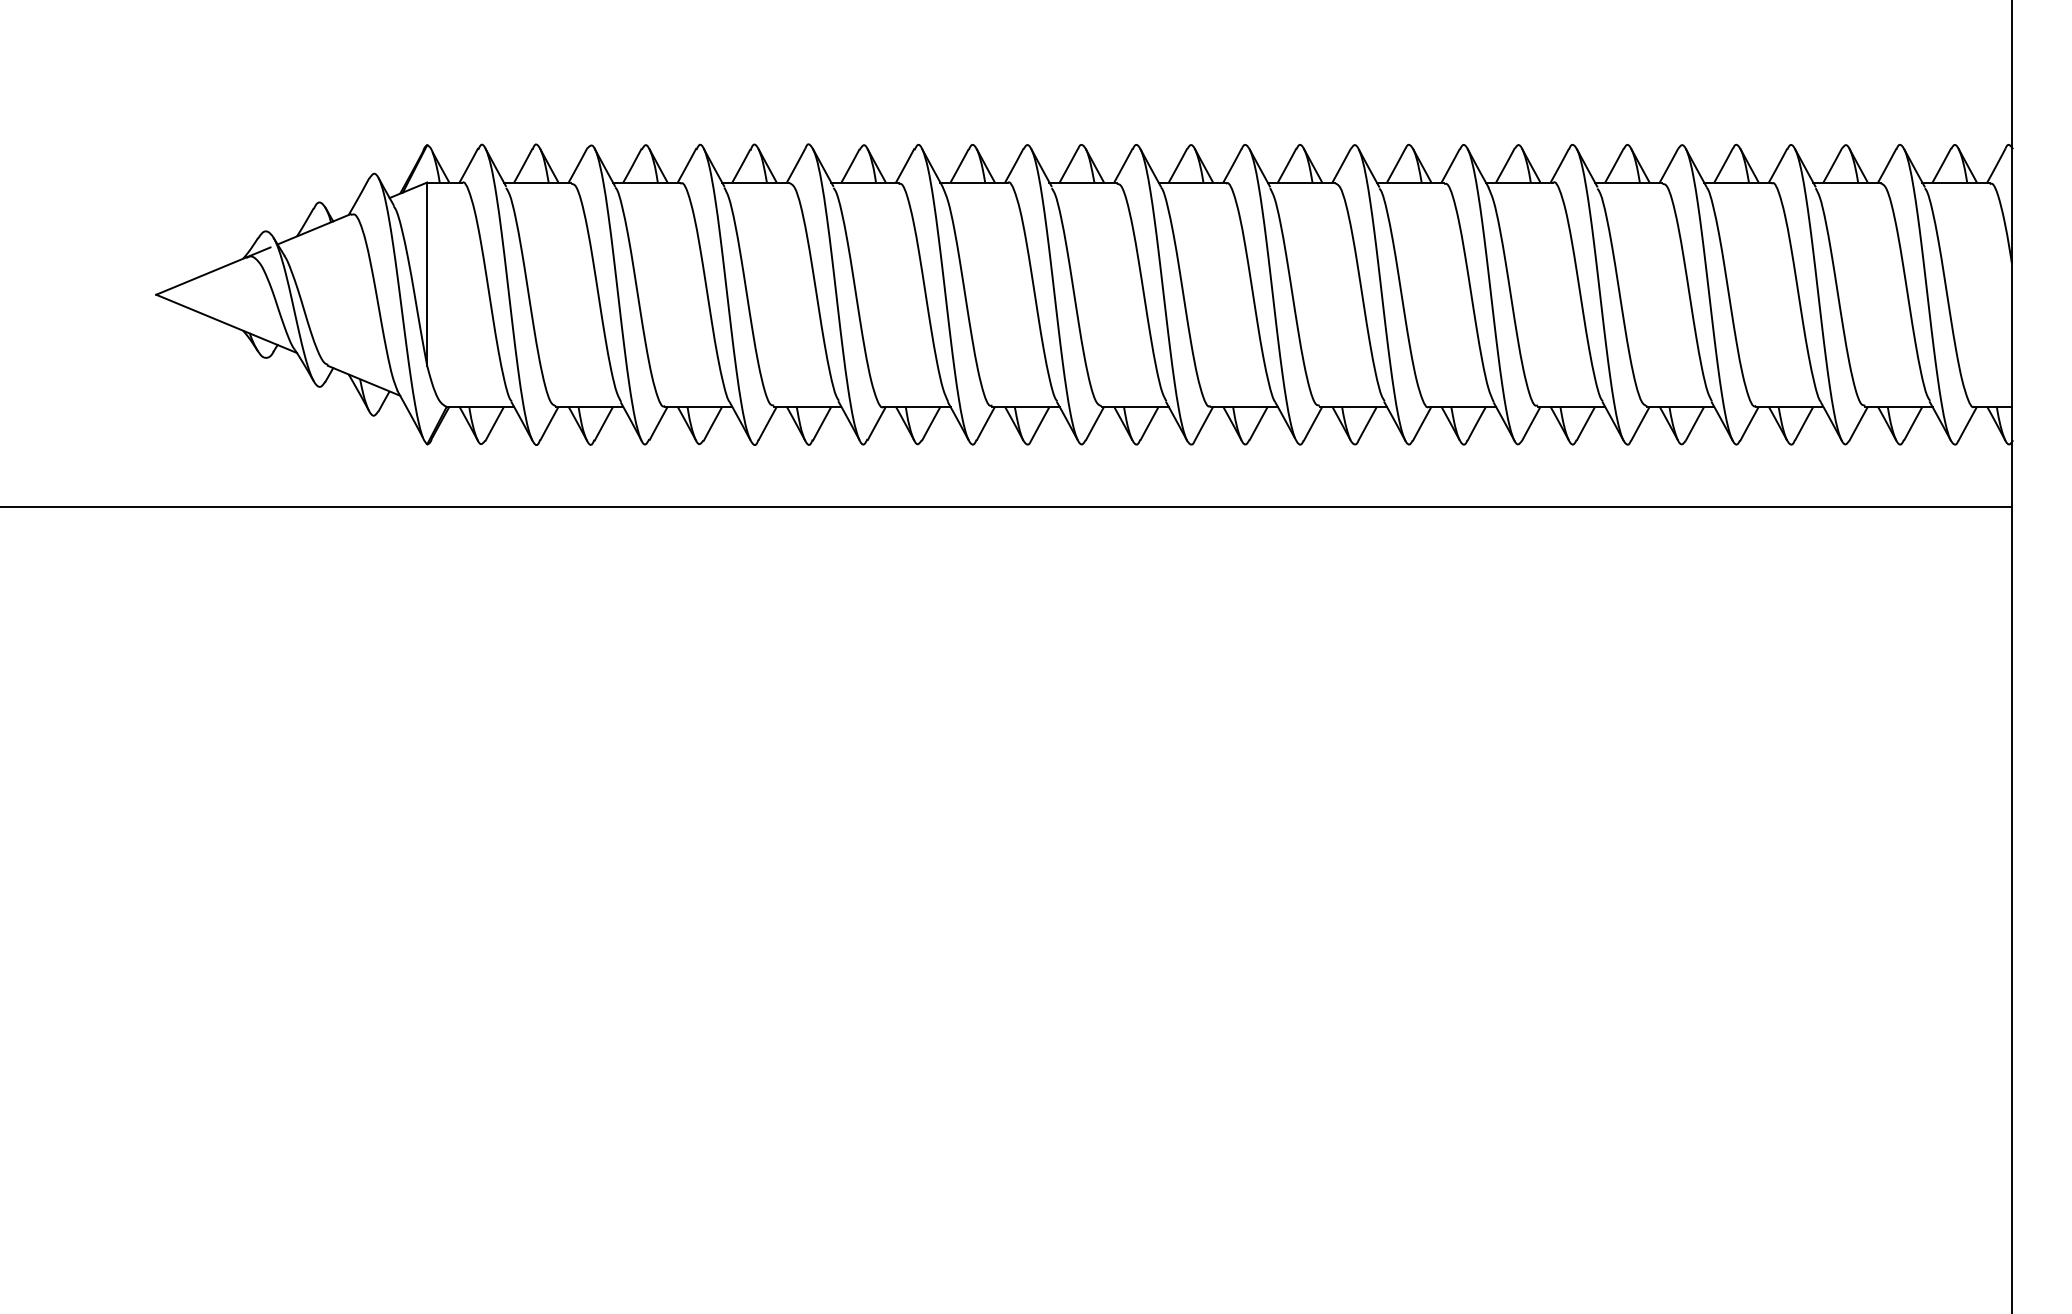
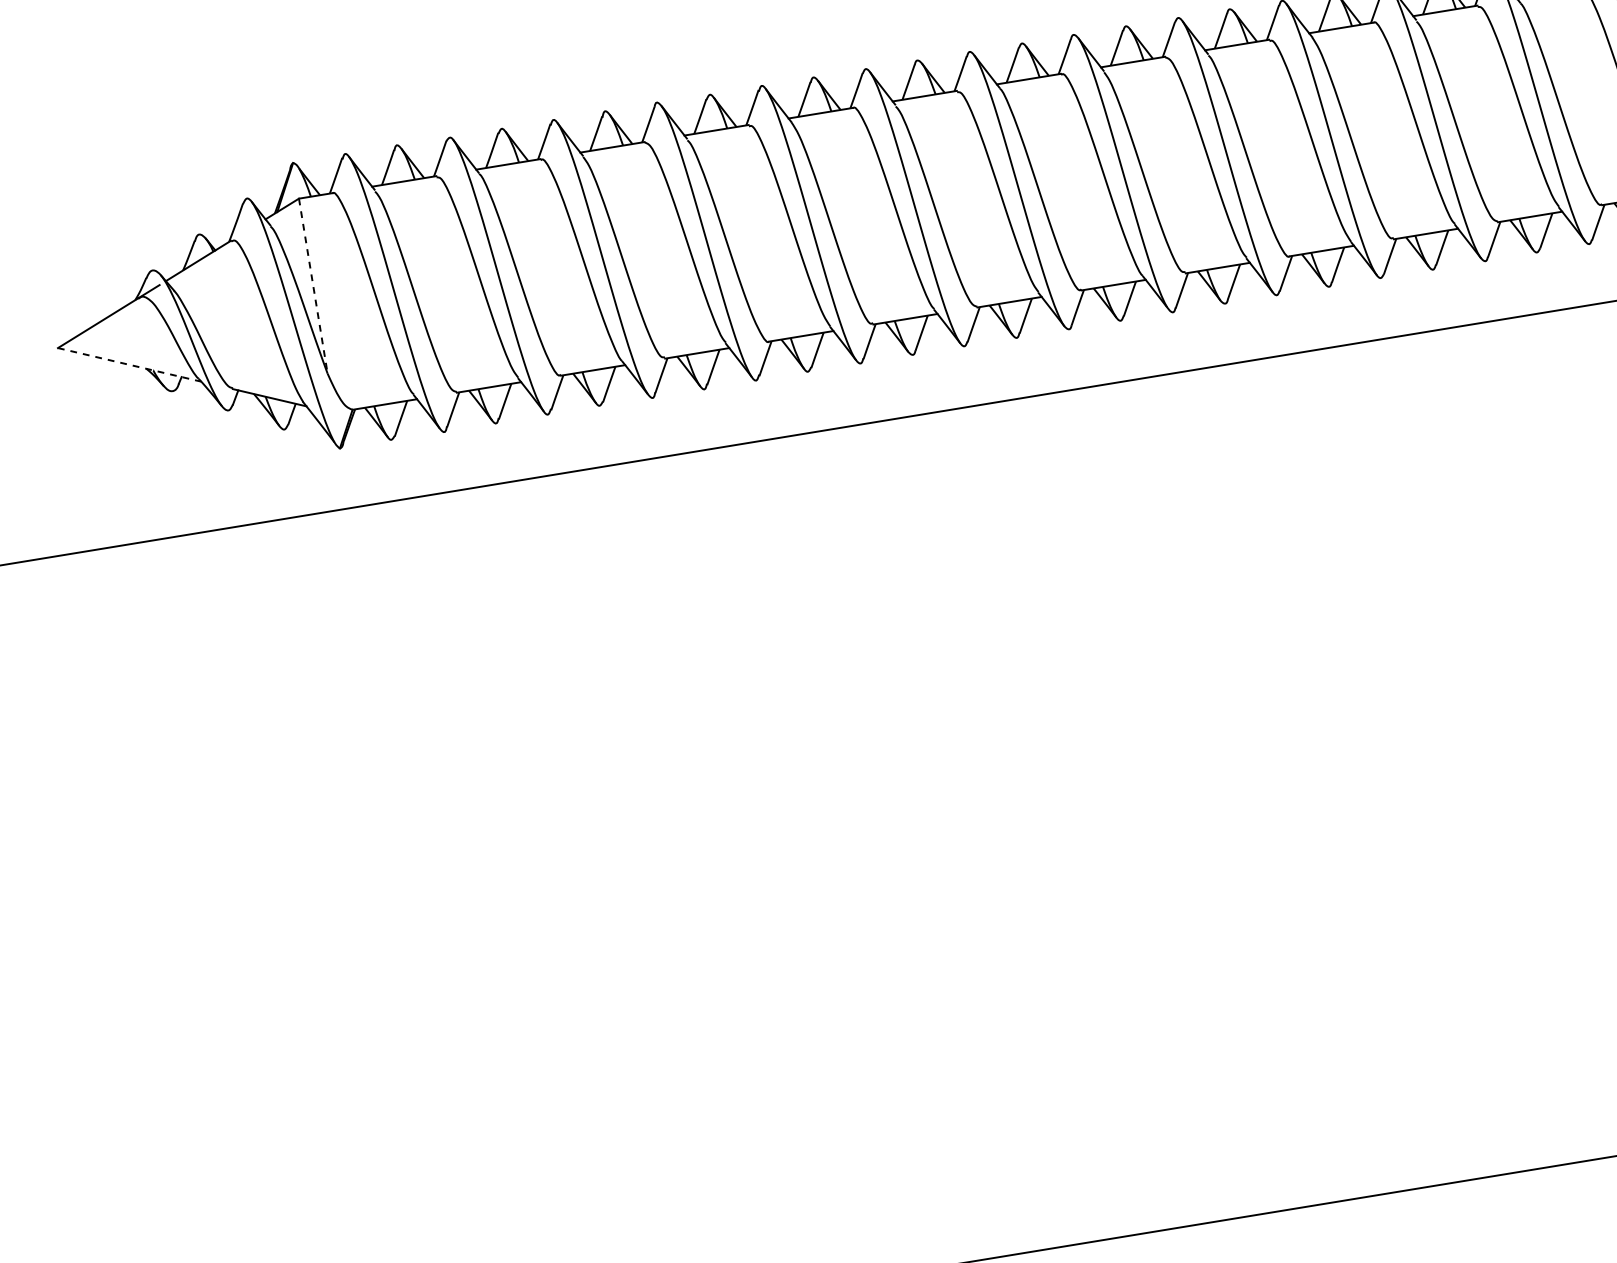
line: (427, 274) -> (313, 286), solid -> dashed
line: (227, 324) -> (130, 365), solid -> dashed

